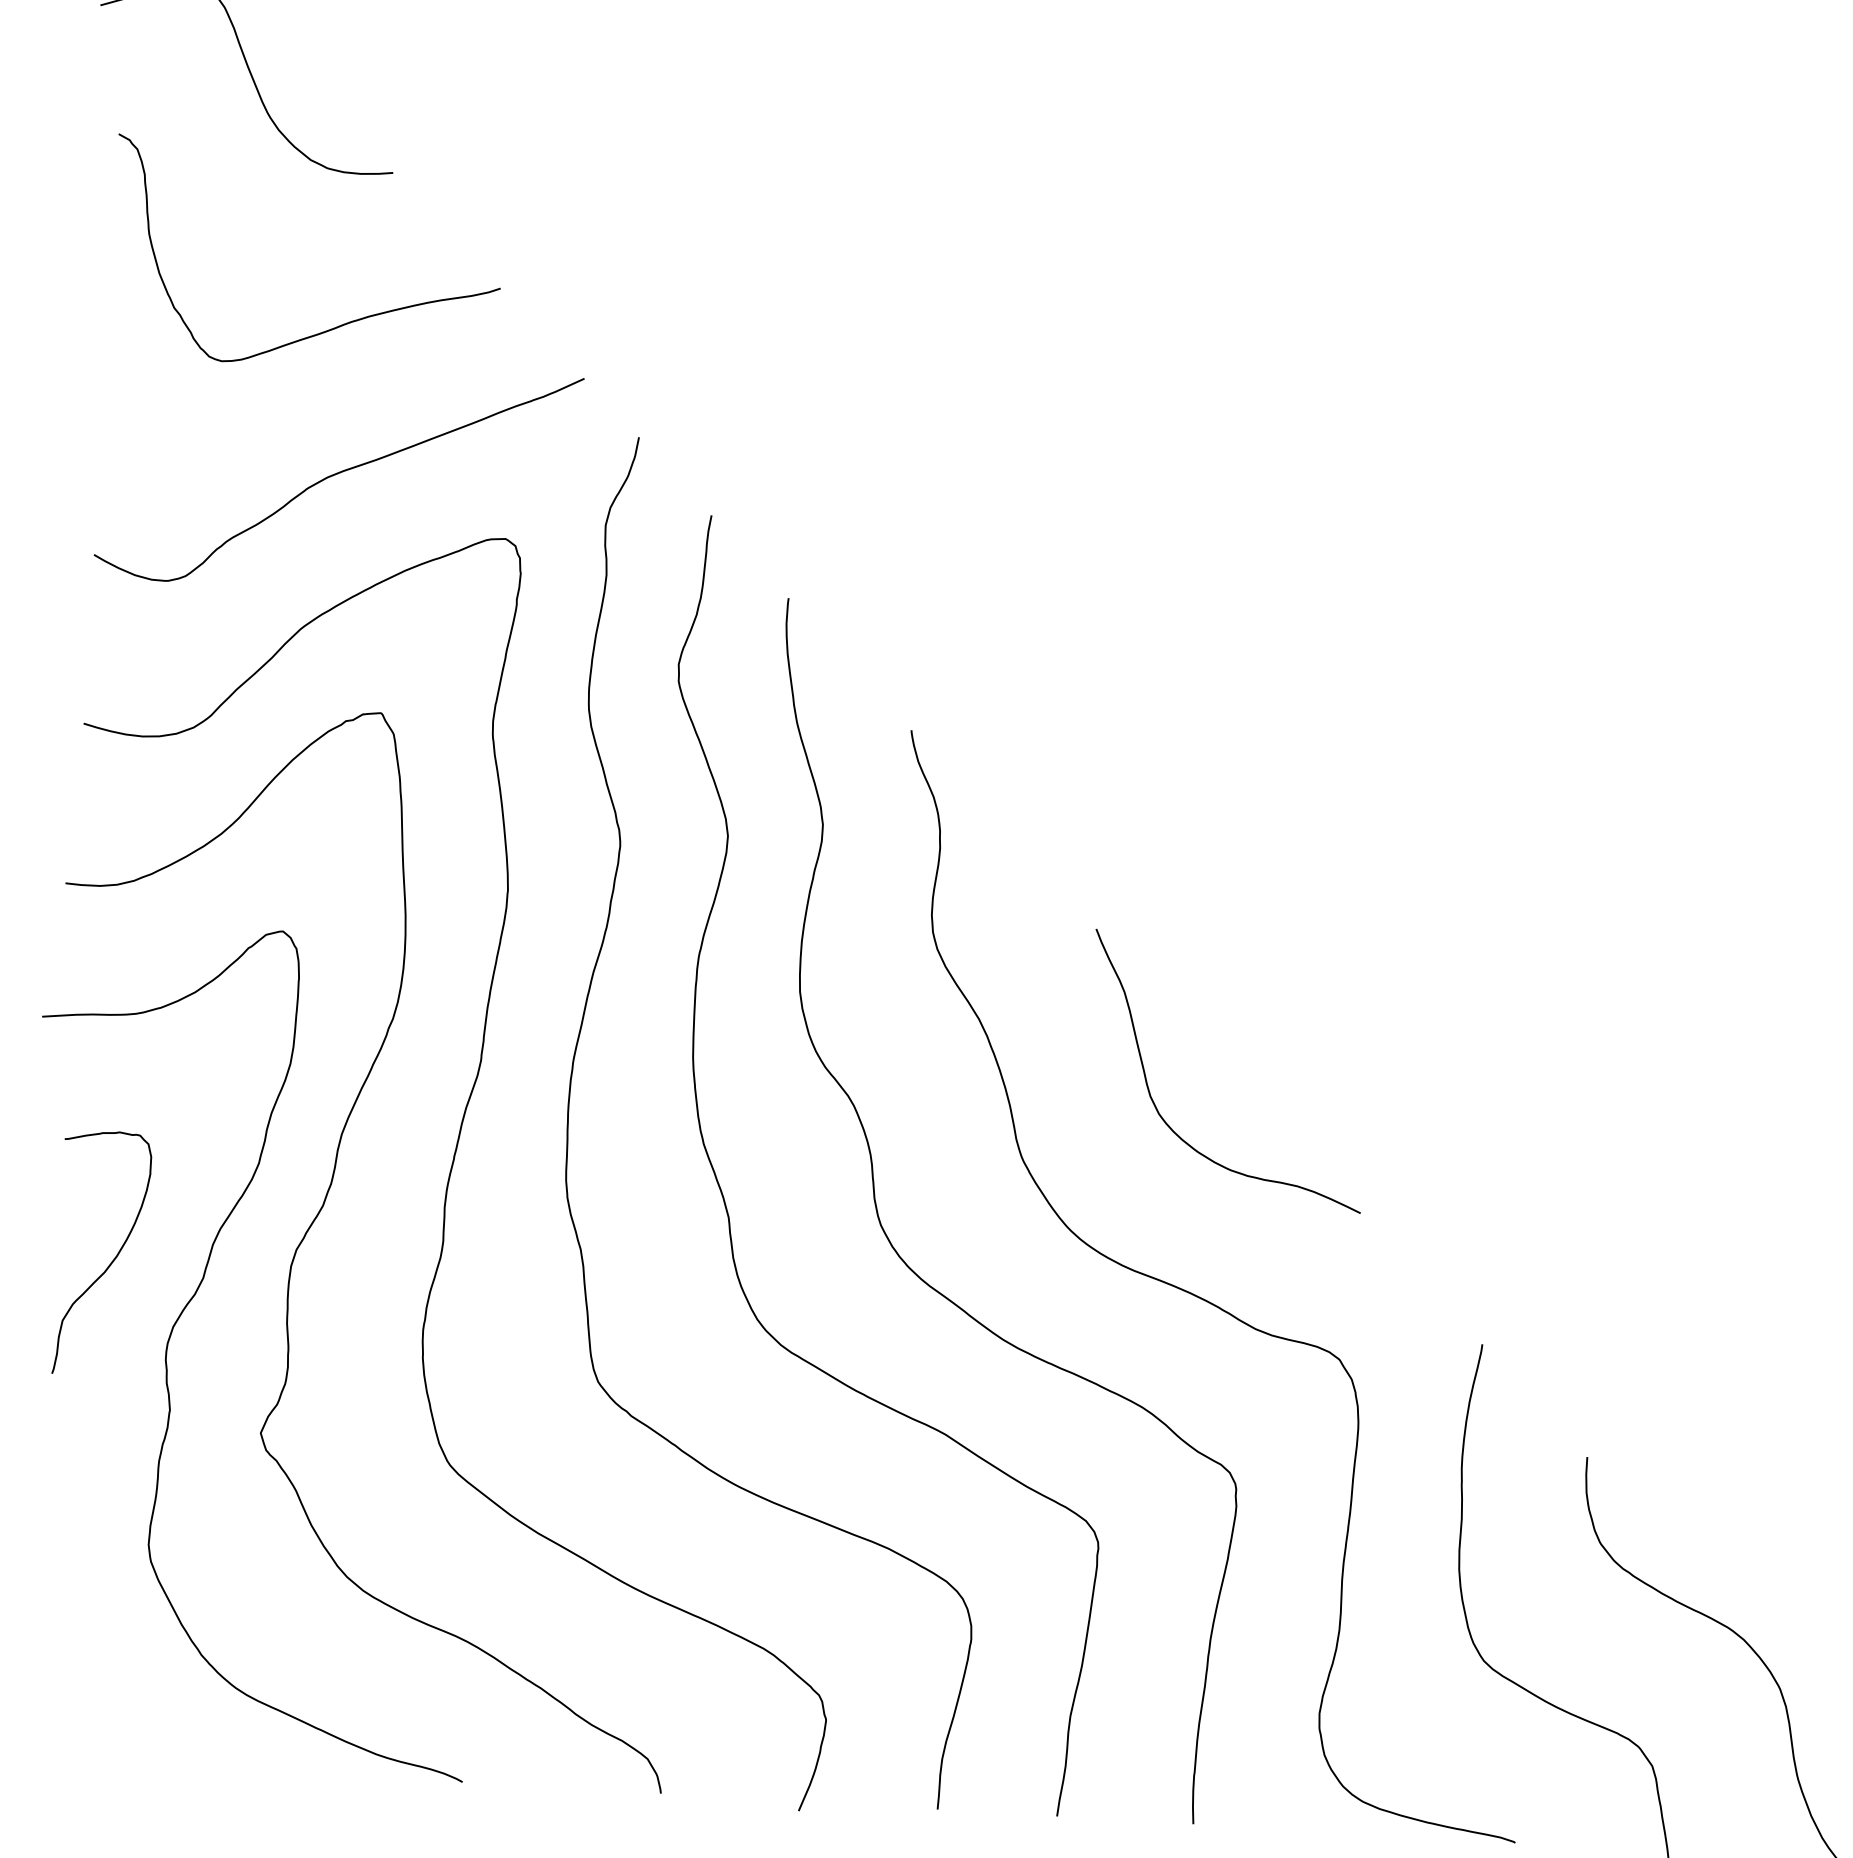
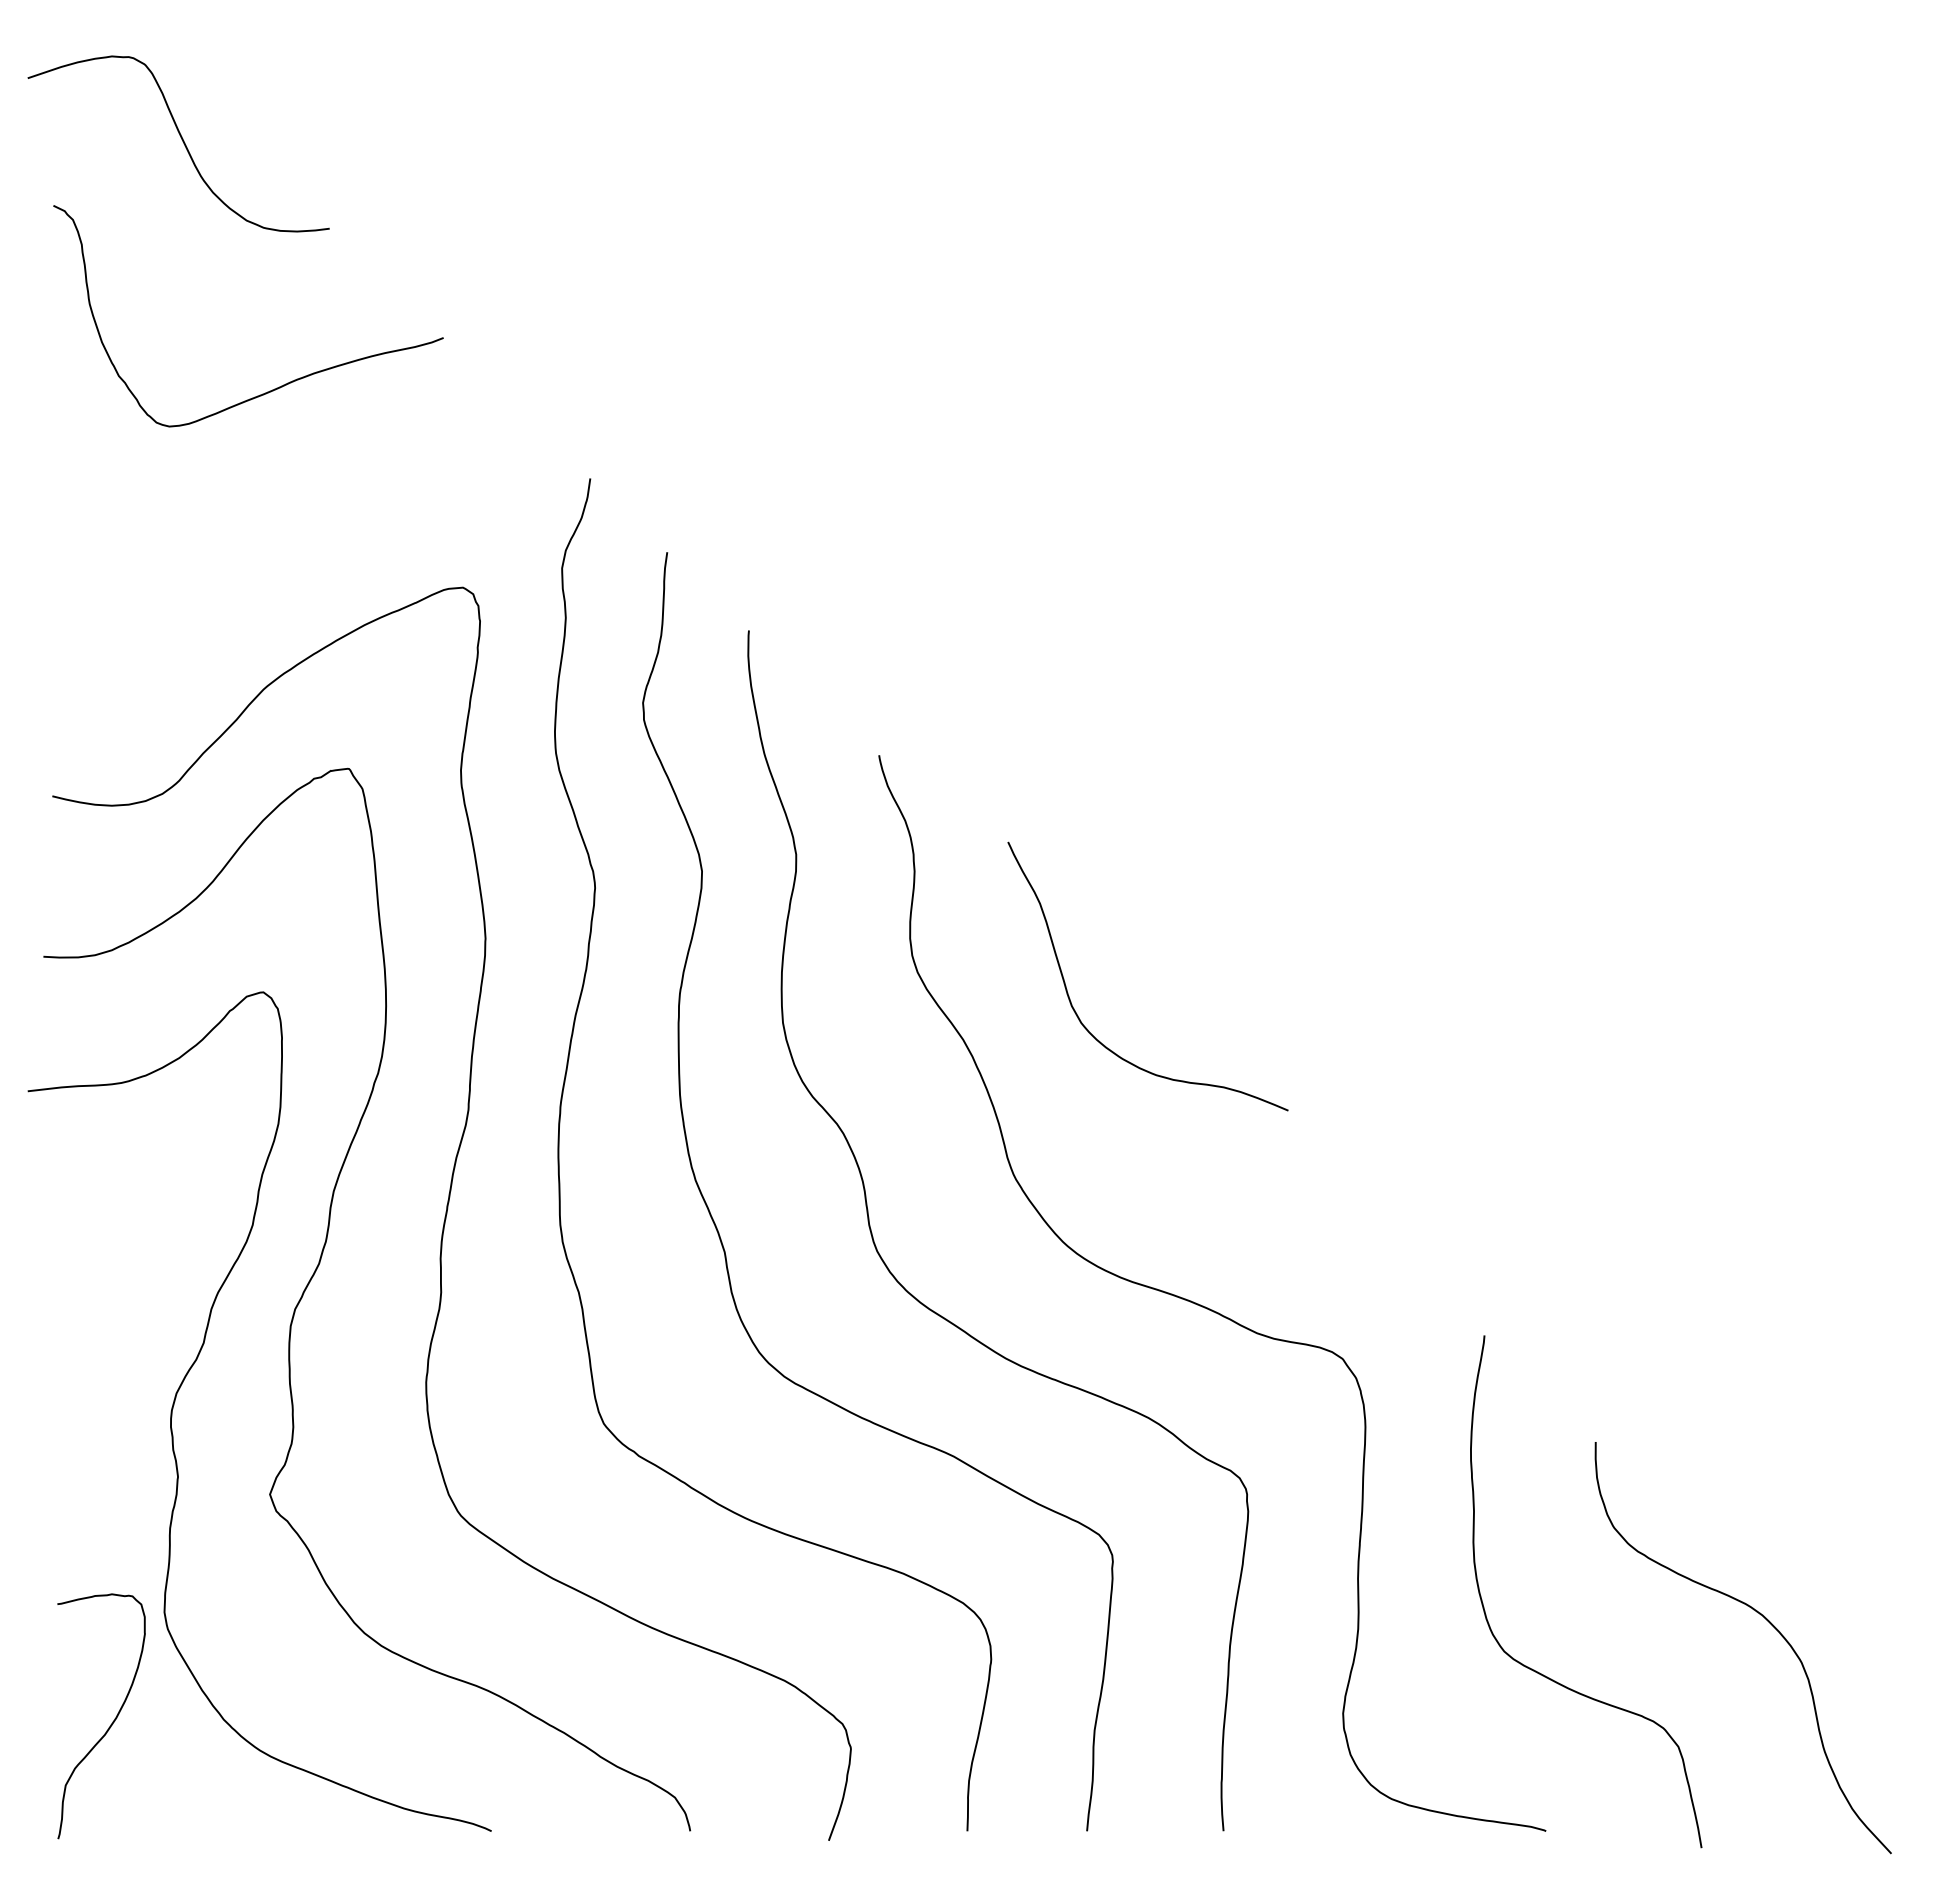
curve: (336, 474) -> (290, 533), removed
curve: (1155, 1104) -> (1077, 1013), moved
curve: (110, 1262) -> (110, 1724), moved

